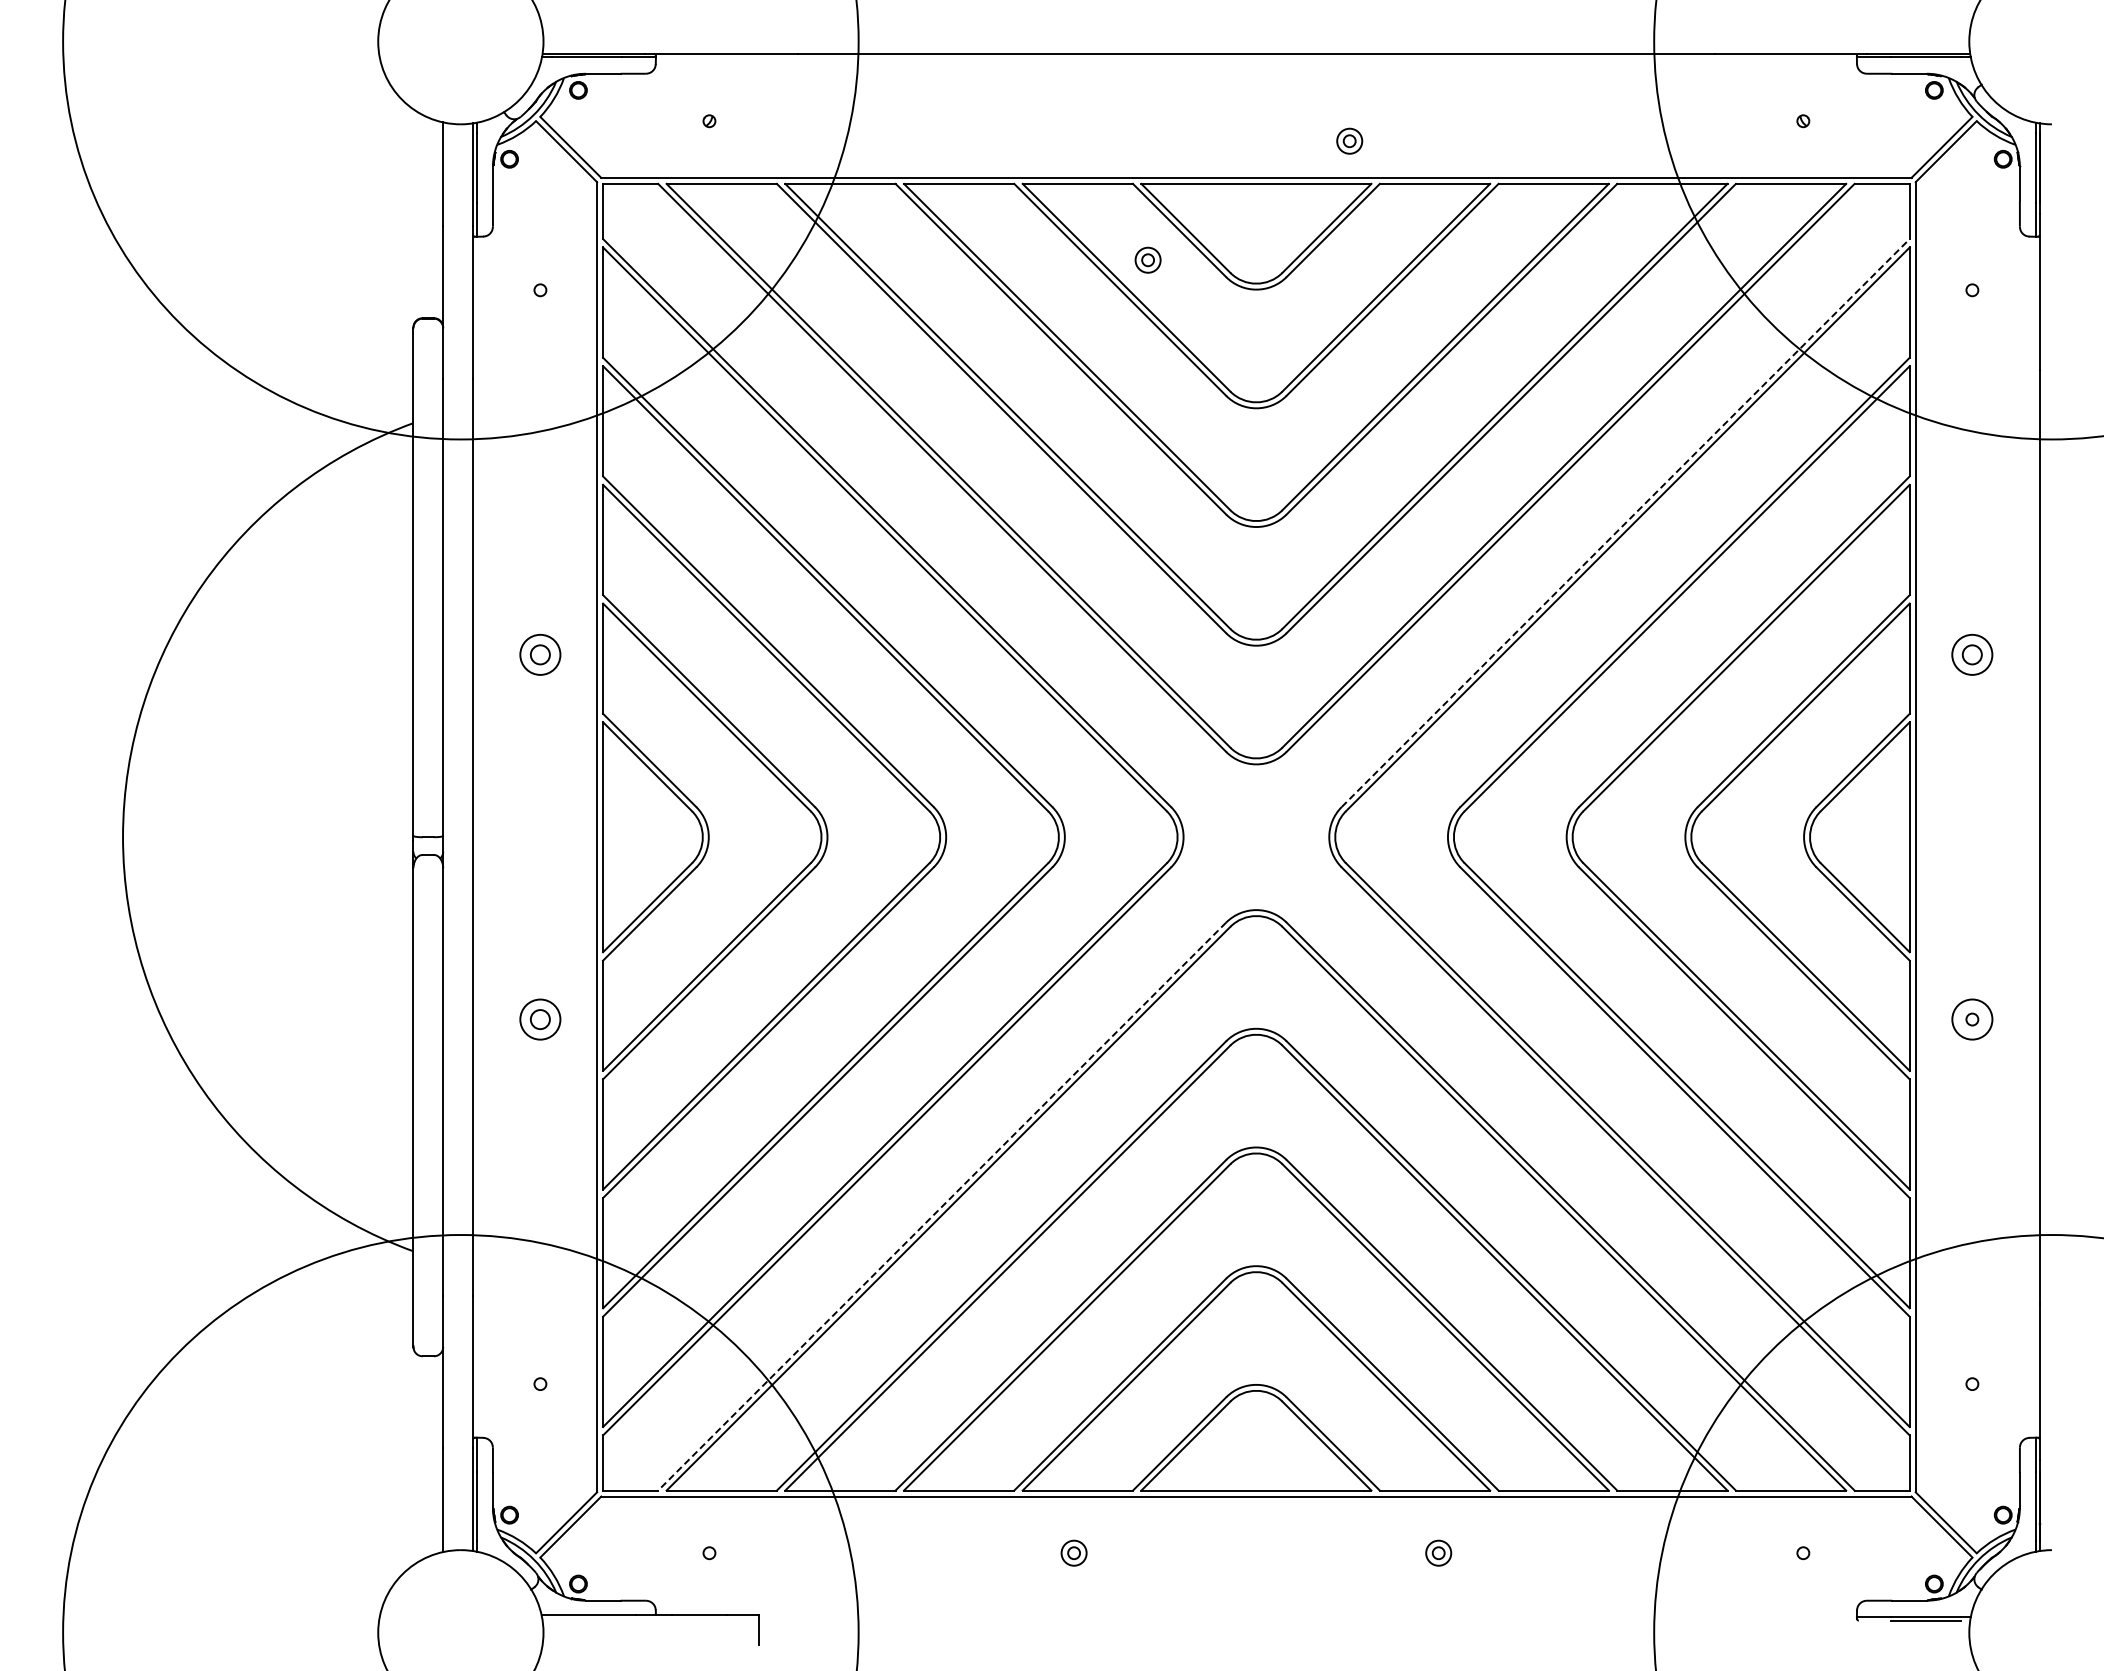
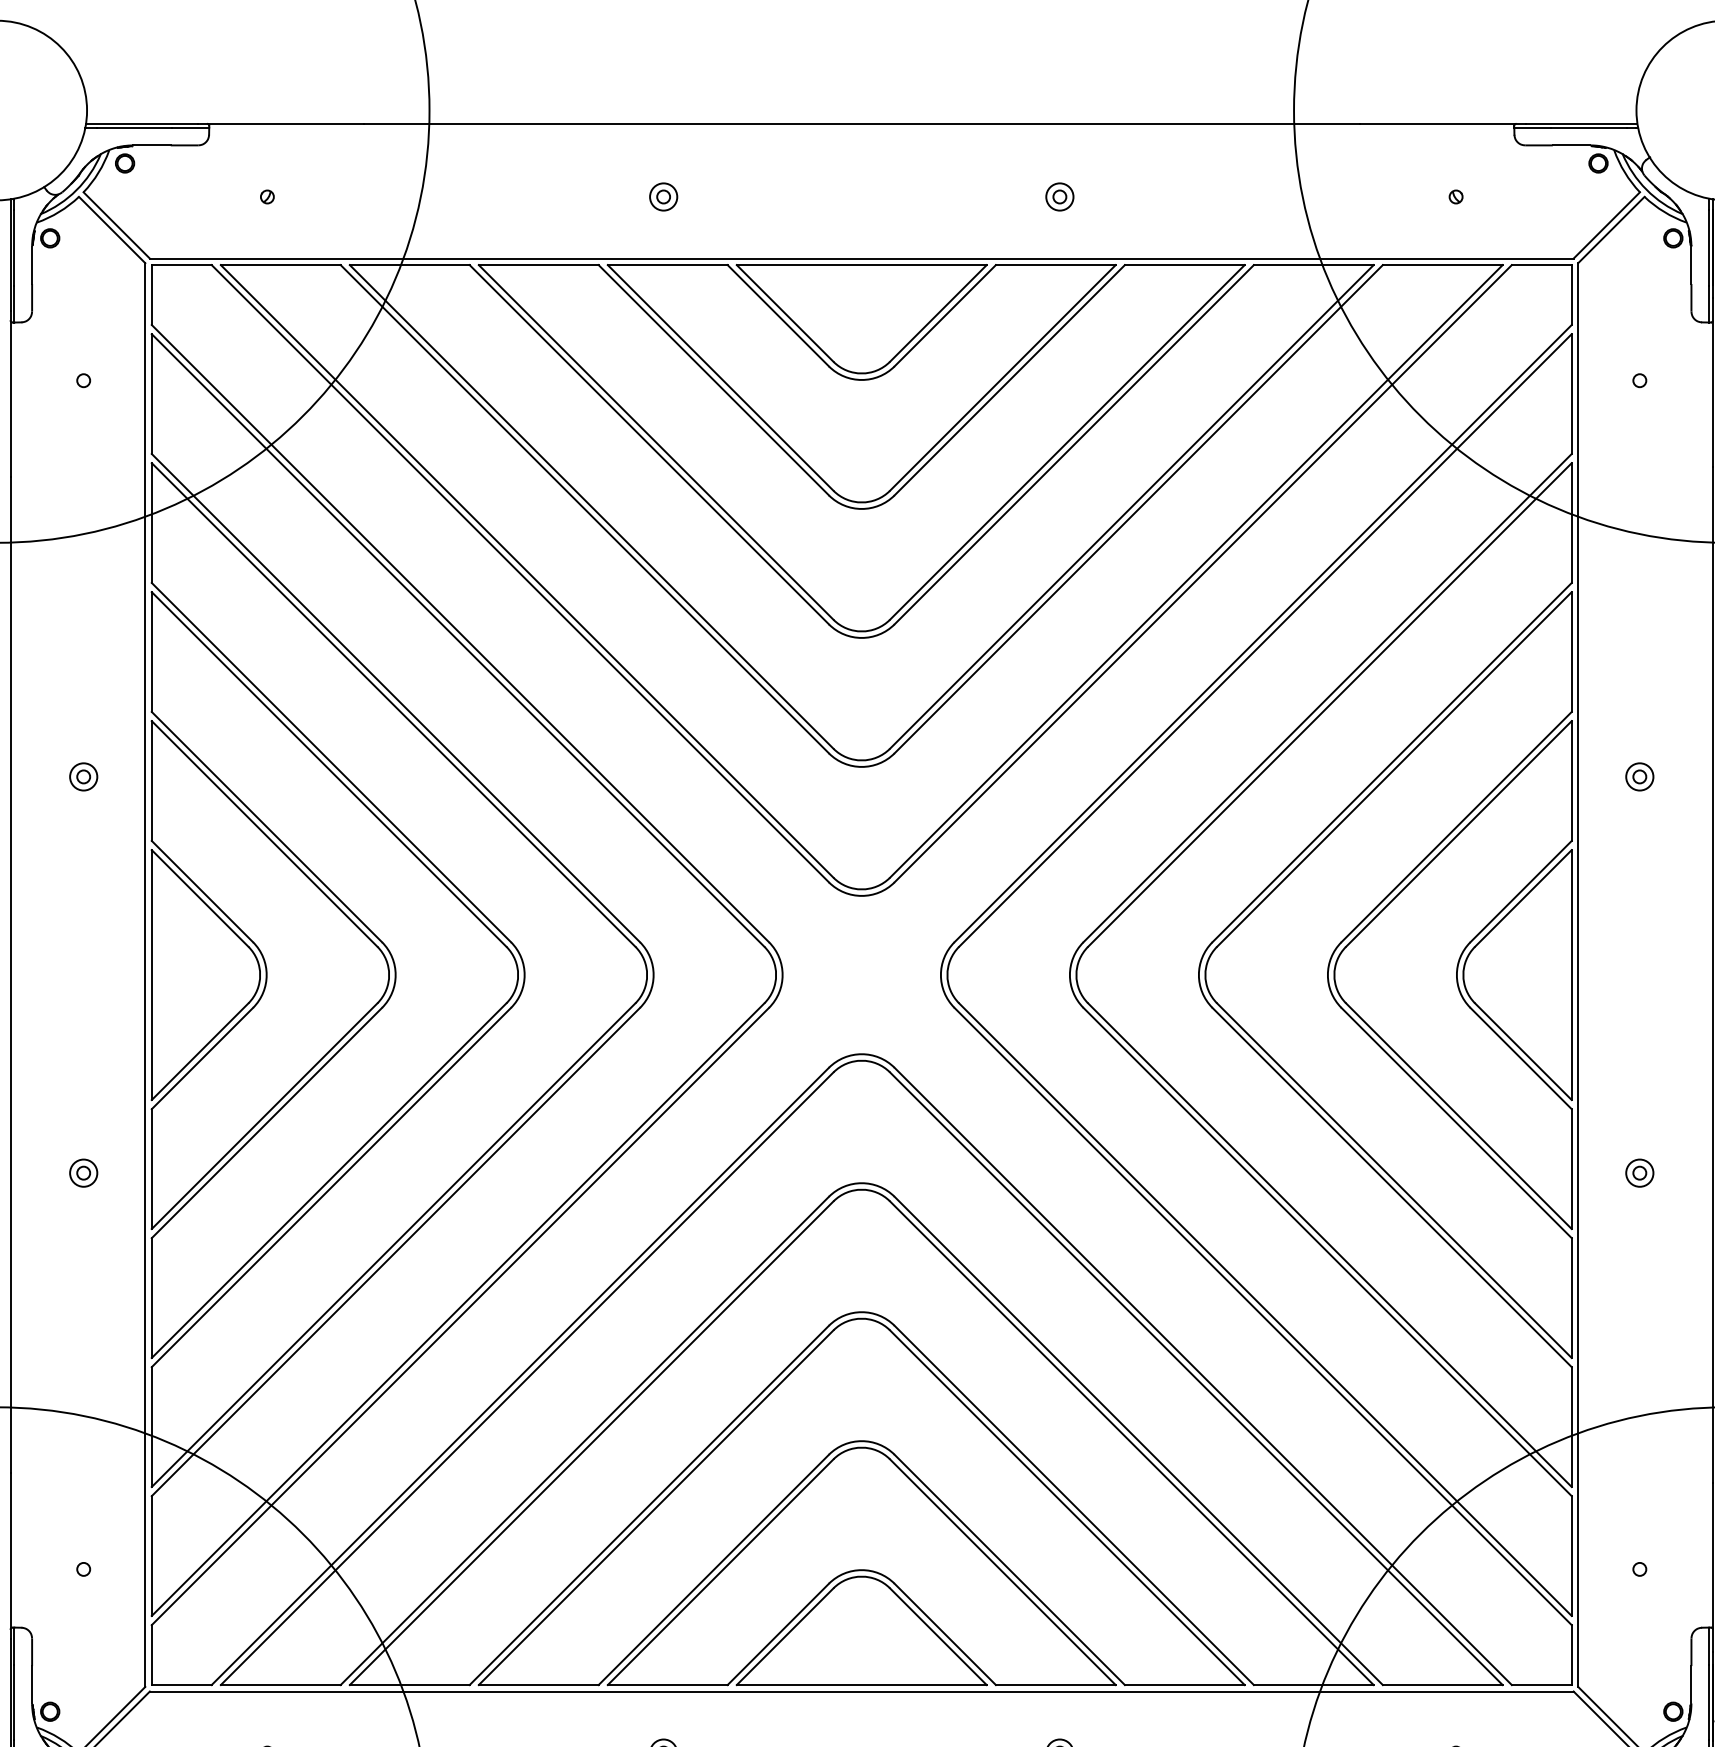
part: (1349, 140) -> (1059, 196), moved
part: (1147, 259) -> (663, 196), moved
line: (1625, 523) -> (1262, 634), dashed -> solid
part: (540, 654) -> (83, 776), size x0.62
part: (1972, 654) -> (1639, 776), size x0.62
part: (540, 1019) -> (83, 1173), size x0.62
circle: (1971, 1019) -> (1638, 1173), size x0.62
line: (942, 1206) -> (520, 1376), dashed -> solid

